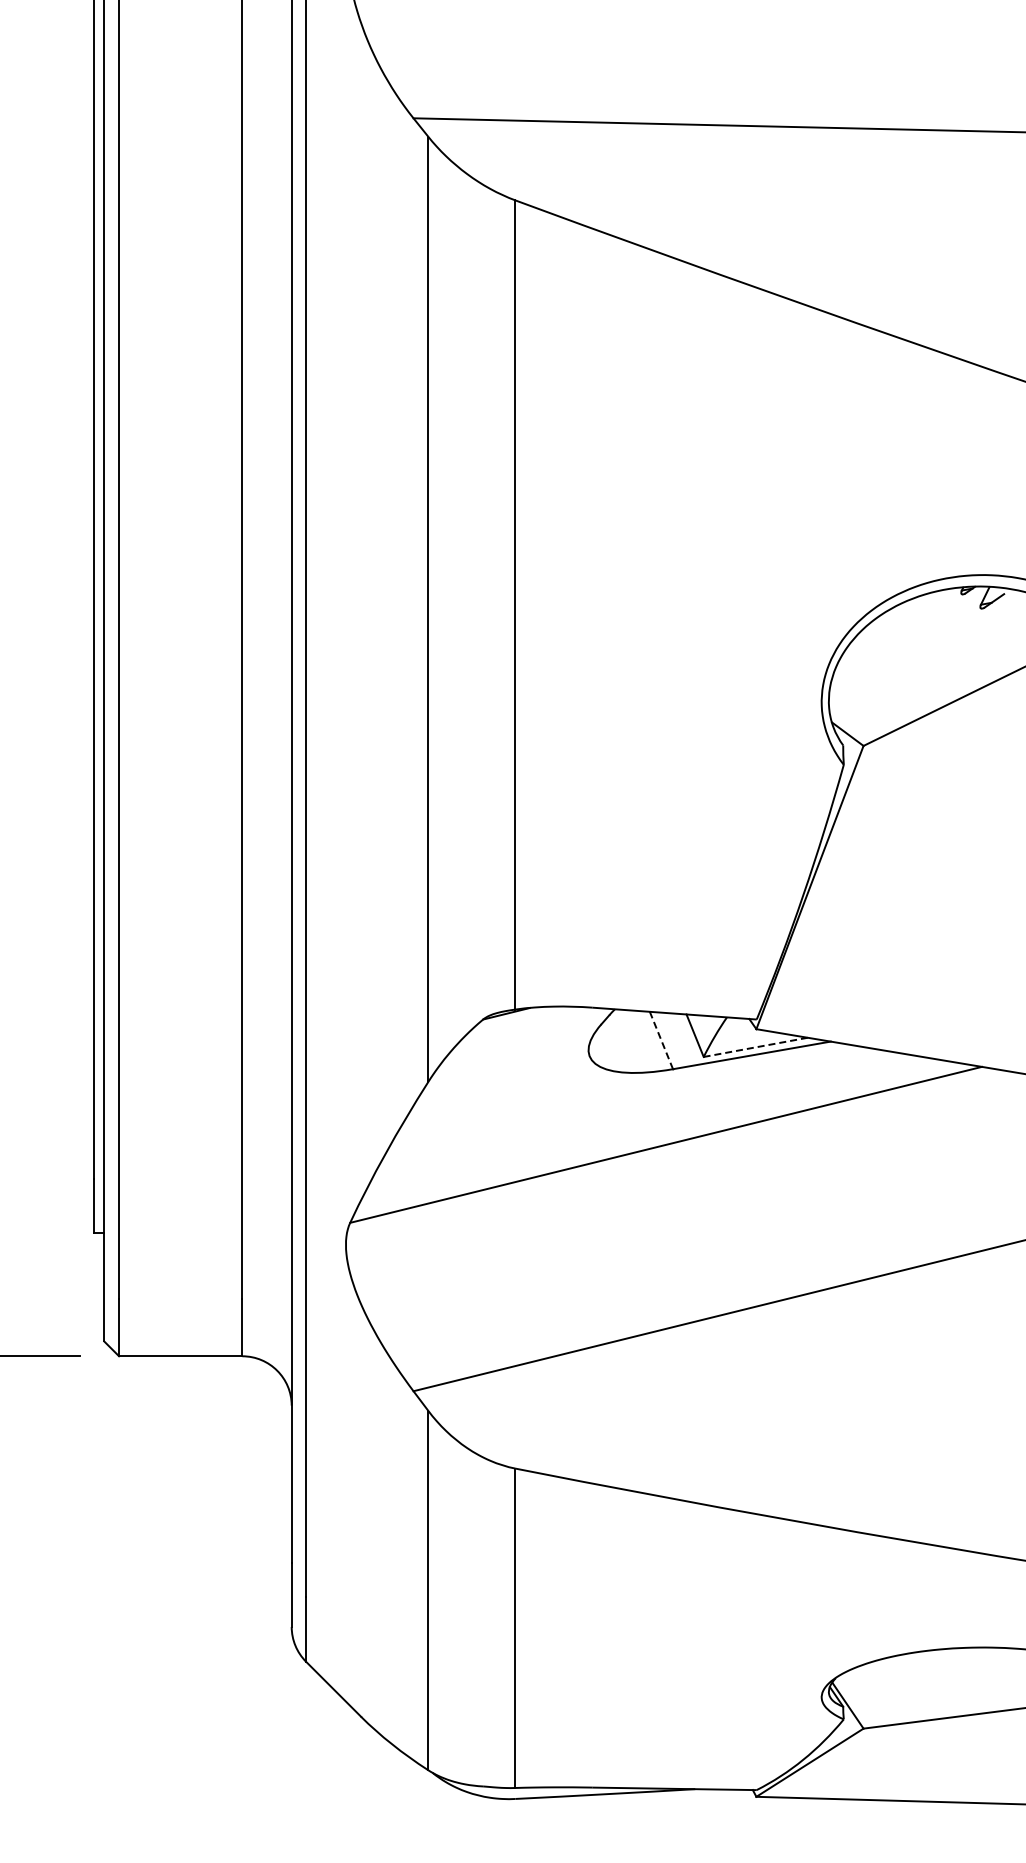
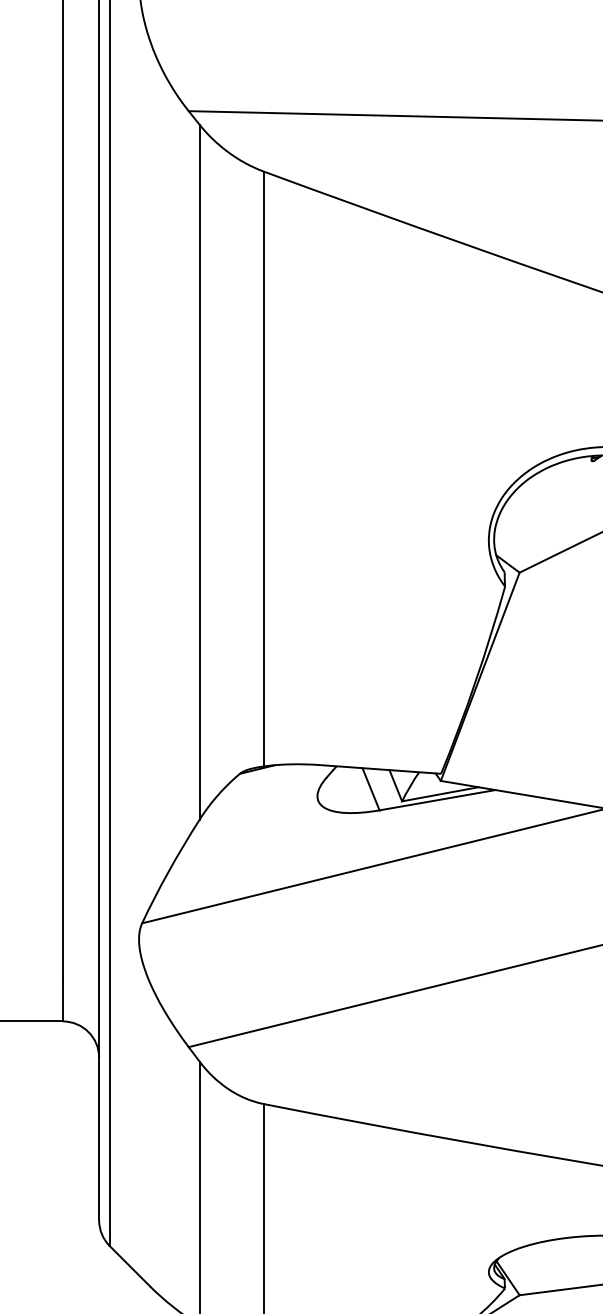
line: (661, 1040) -> (371, 789), dashed -> solid
line: (755, 1047) -> (440, 794), dashed -> solid

